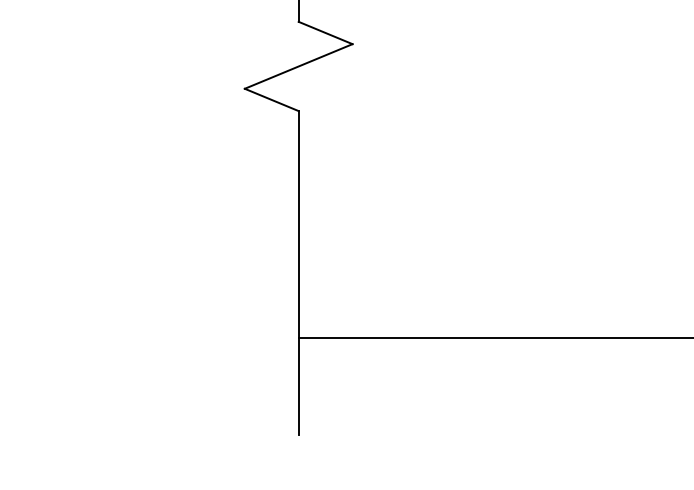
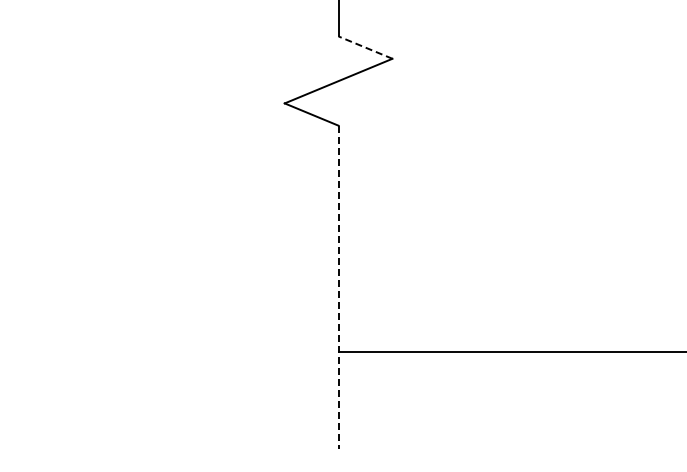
line: (325, 32) -> (365, 47), solid -> dashed
line: (298, 272) -> (338, 287), solid -> dashed

